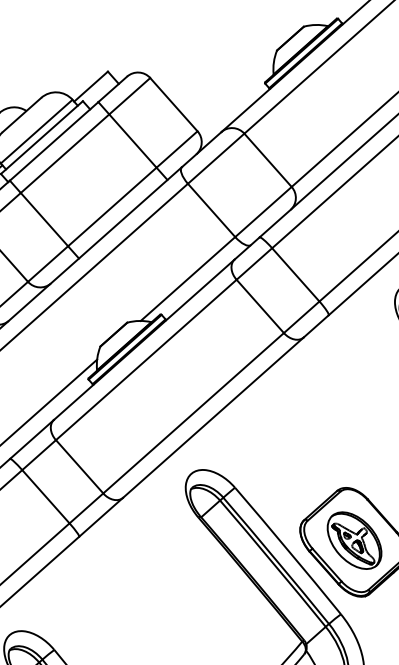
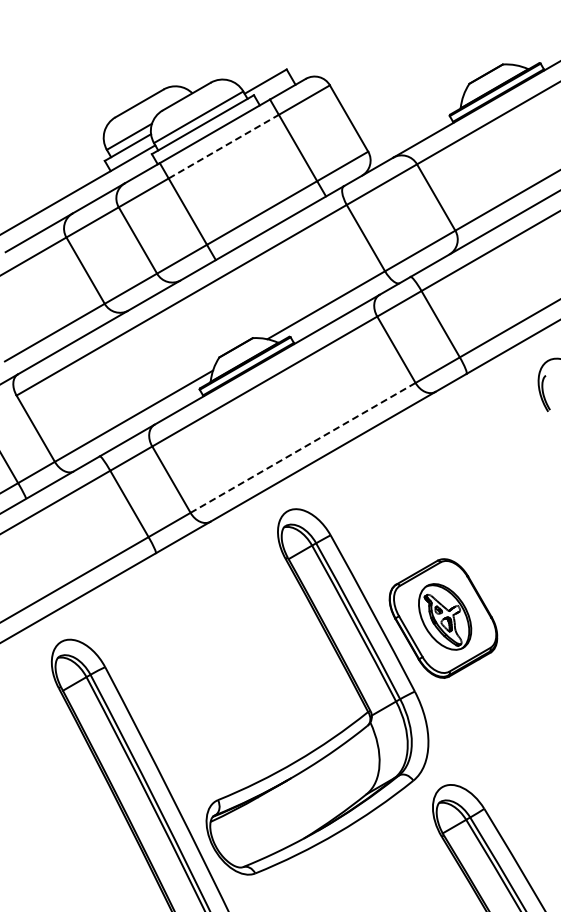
line: (64, 153) -> (223, 146), solid -> dashed
line: (193, 412) -> (303, 447), solid -> dashed

